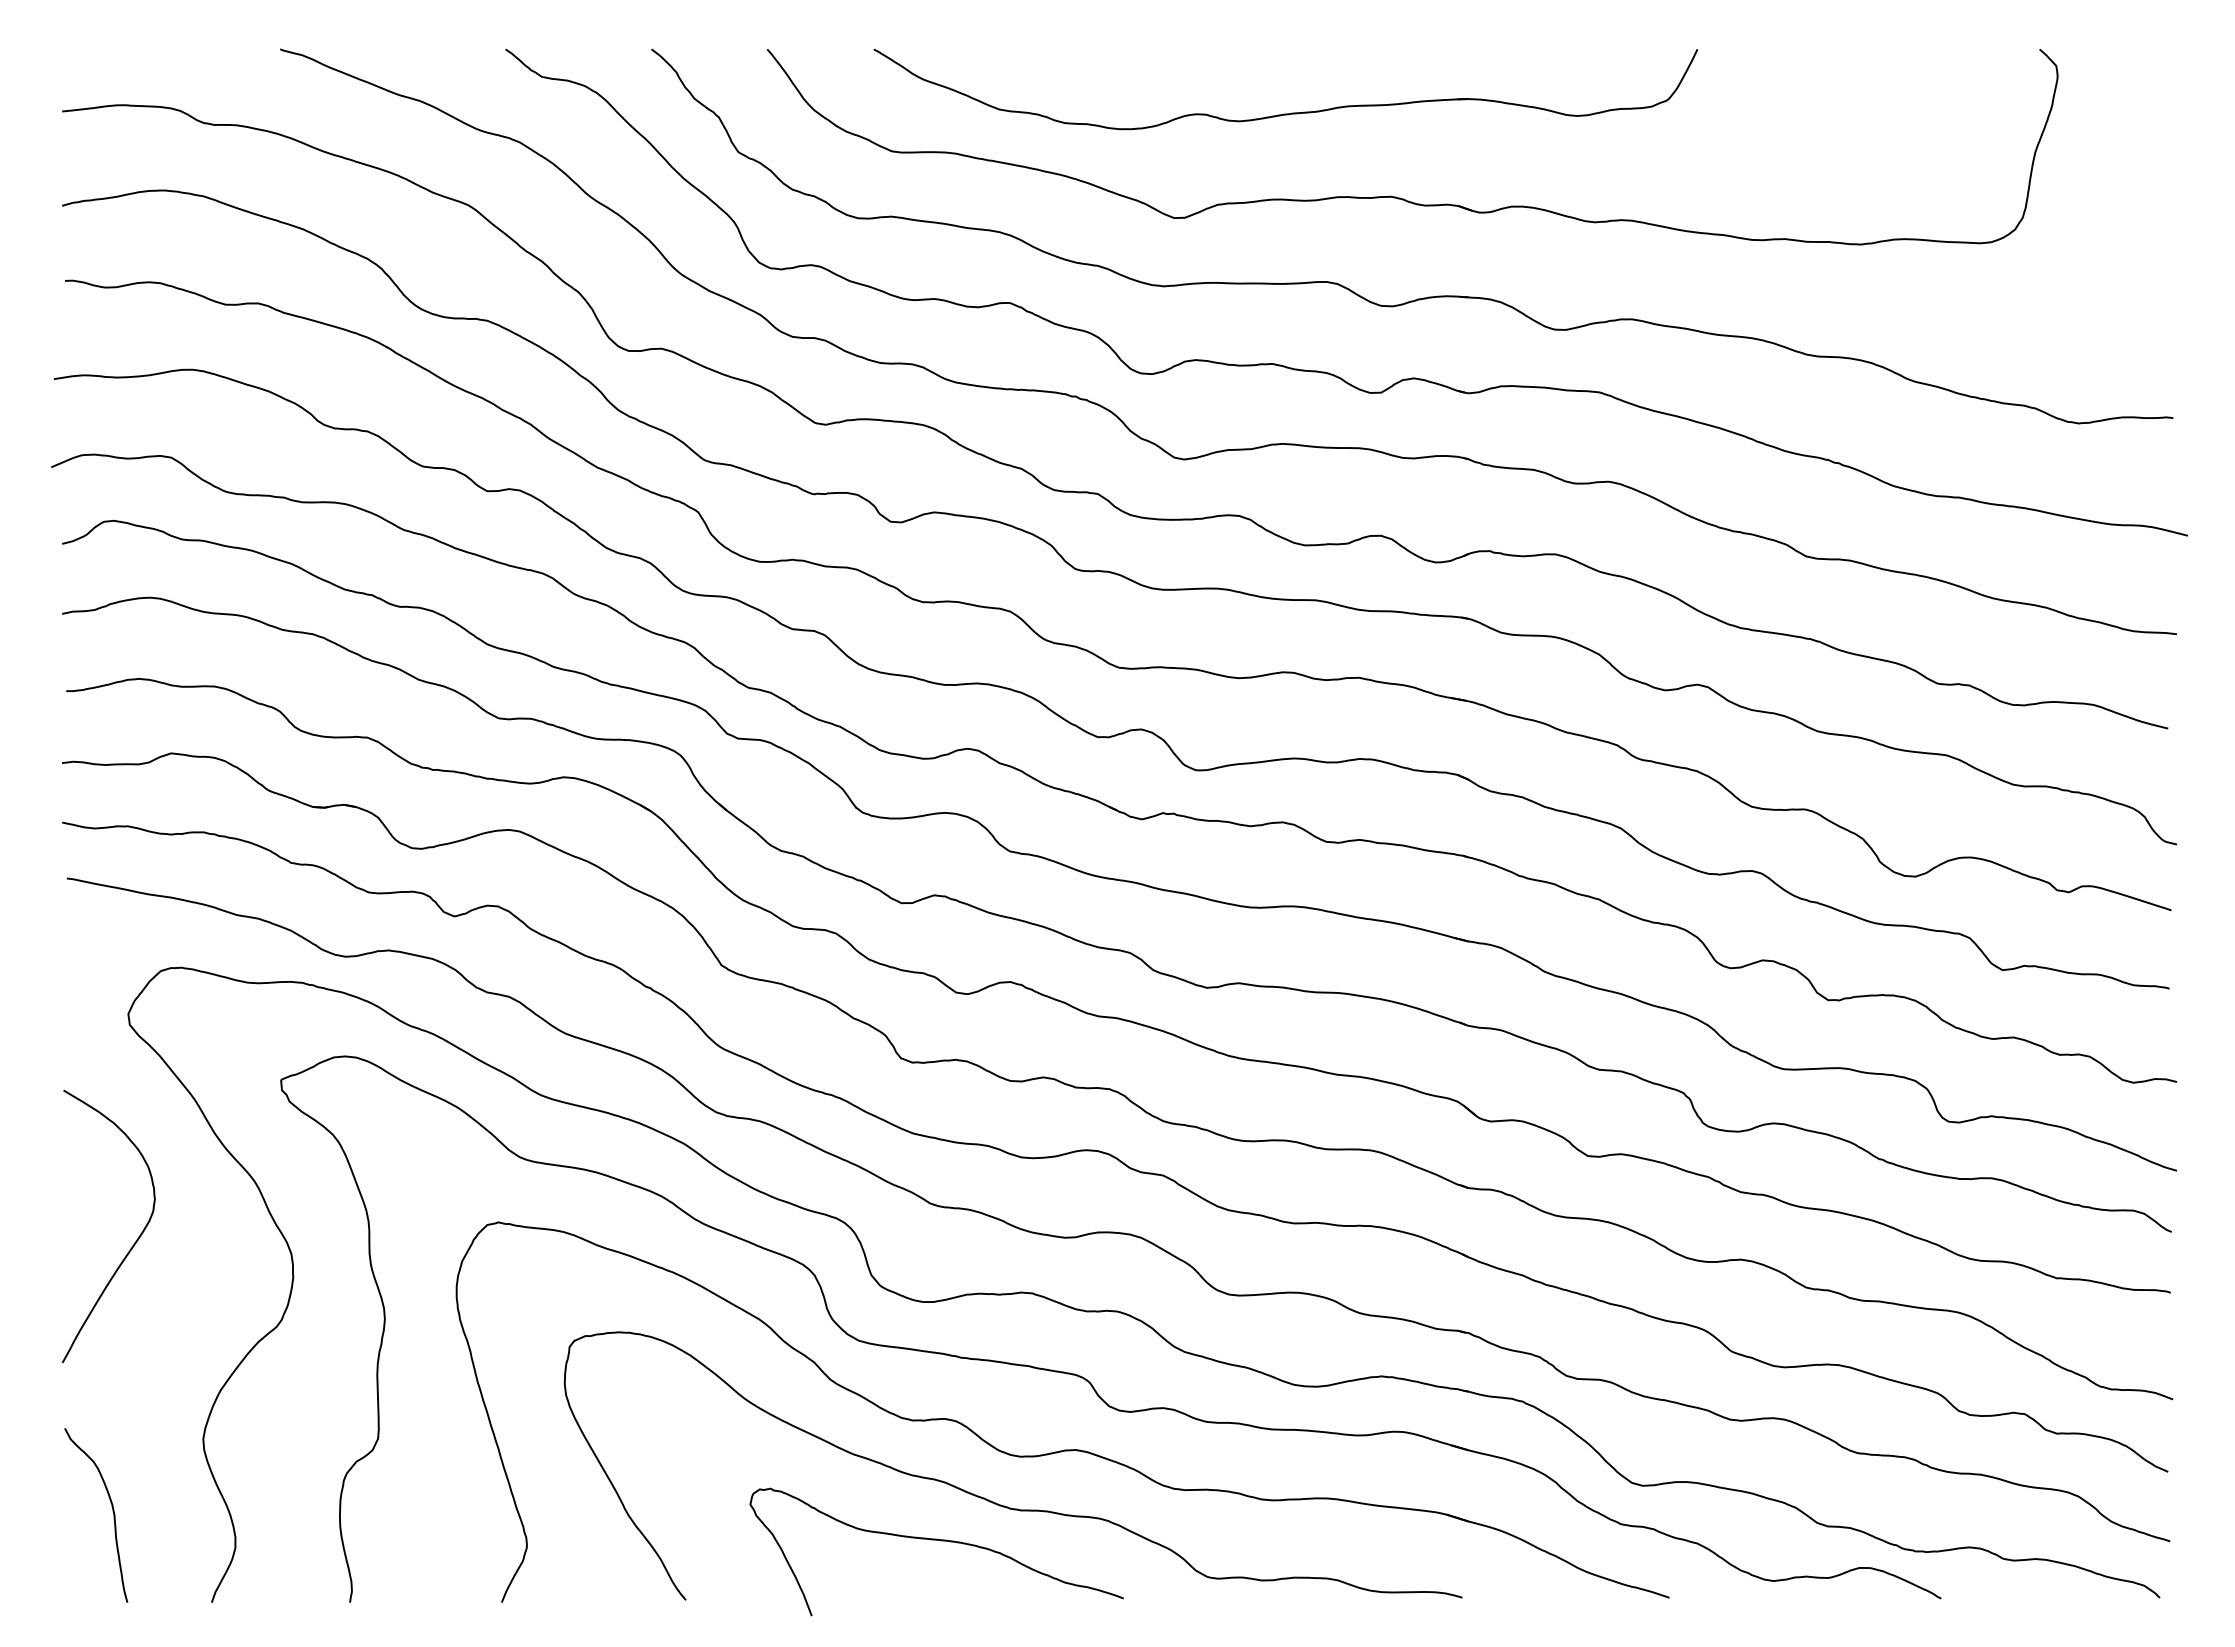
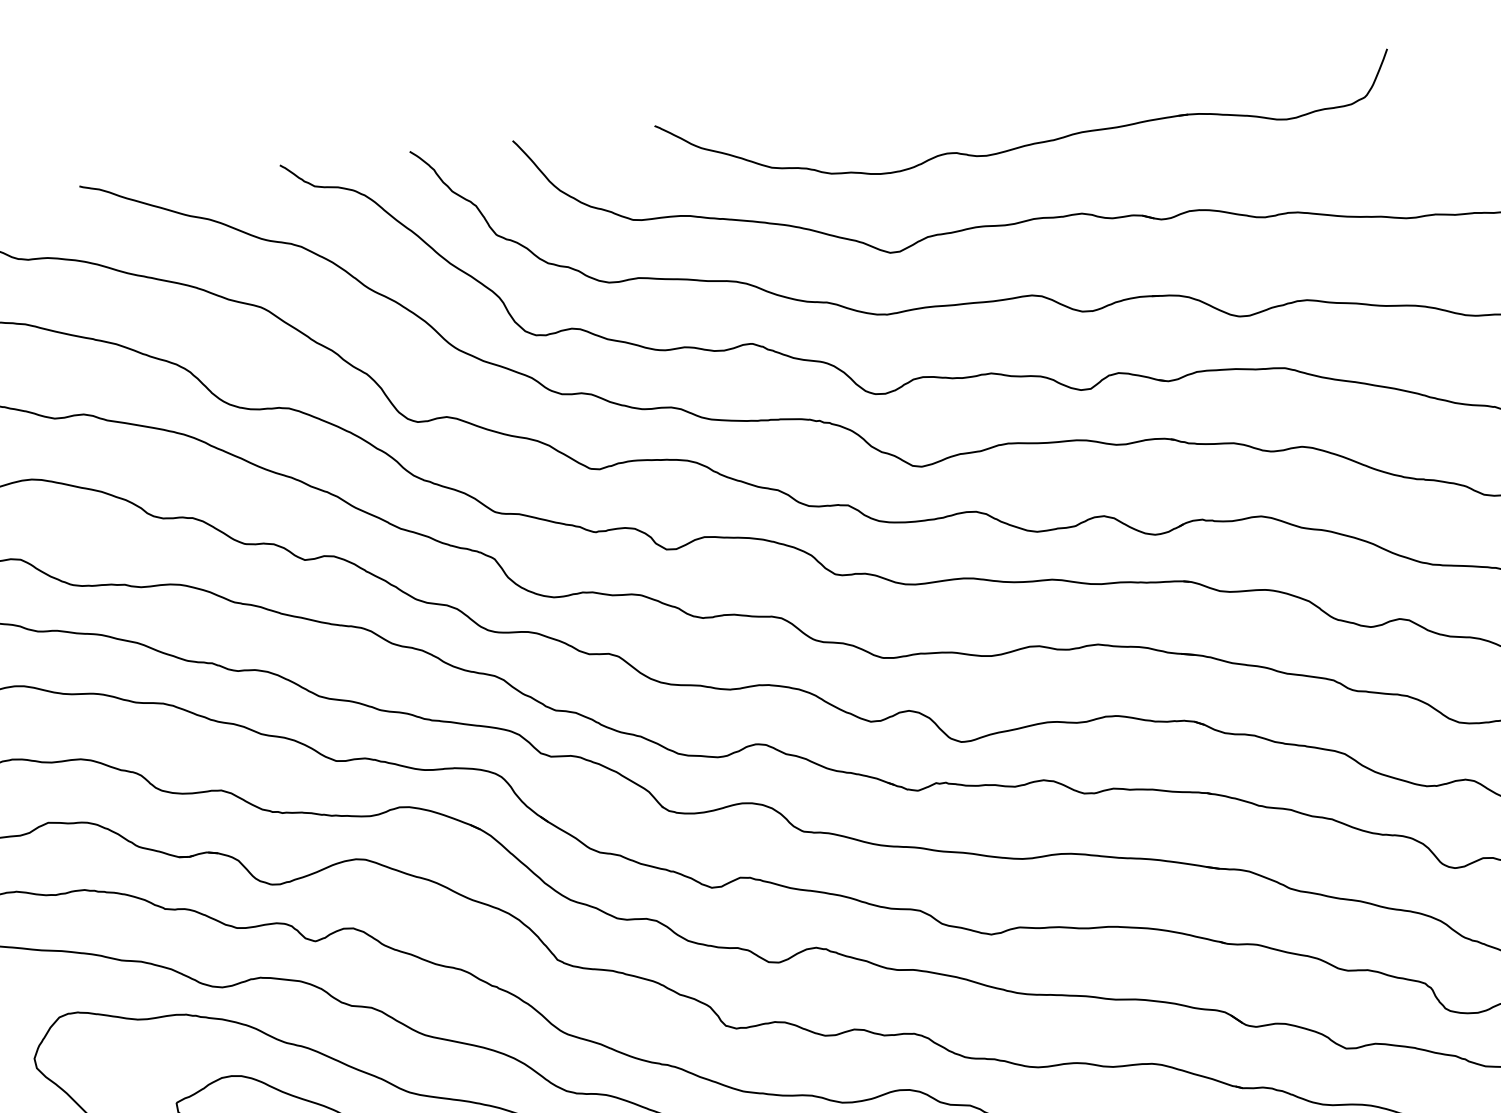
part: (1291, 112) -> (1031, 143), moved

